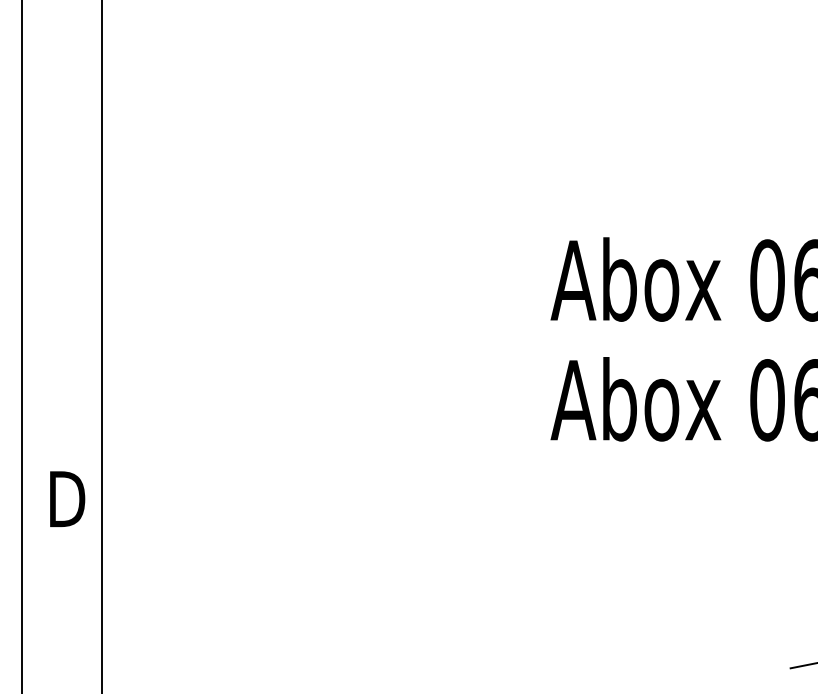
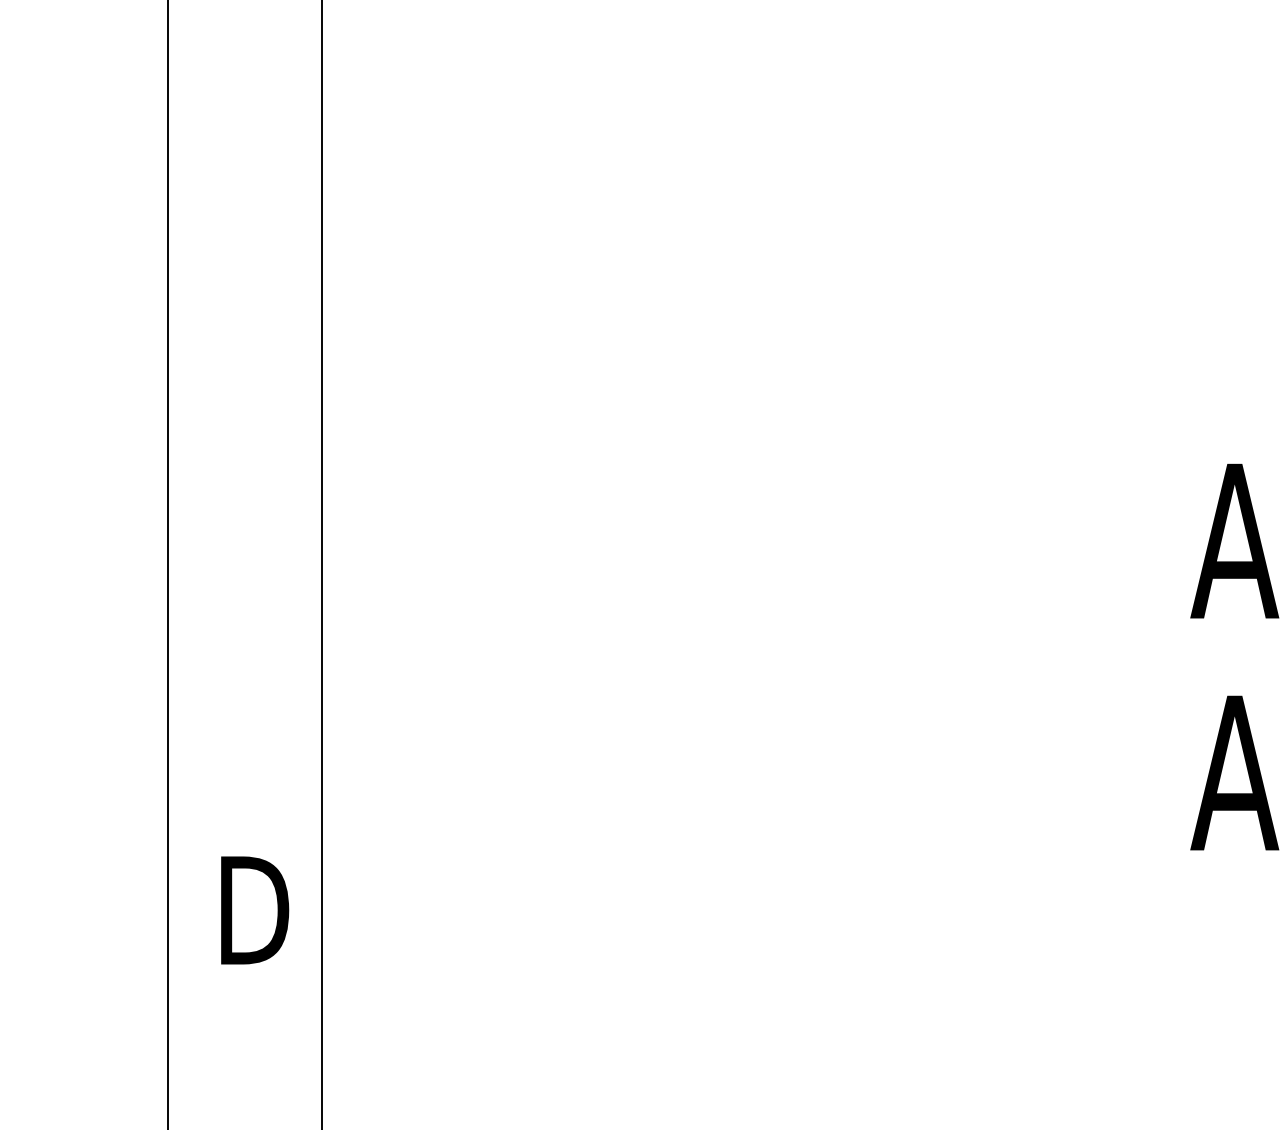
text: (67, 498) -> (254, 909), moved

